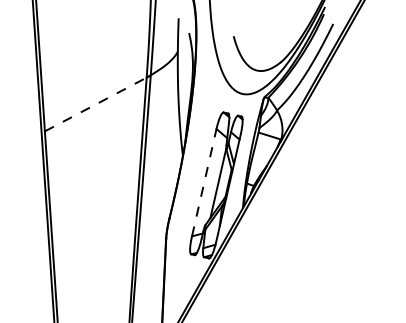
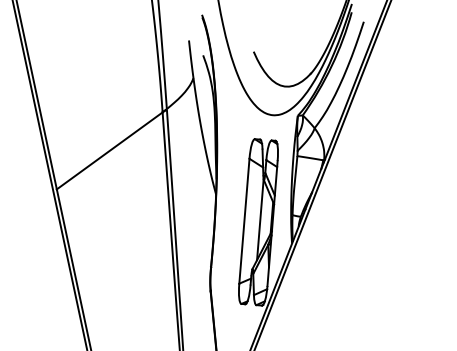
line: (95, 104) -> (109, 150), dashed -> solid
line: (204, 182) -> (244, 220), dashed -> solid

